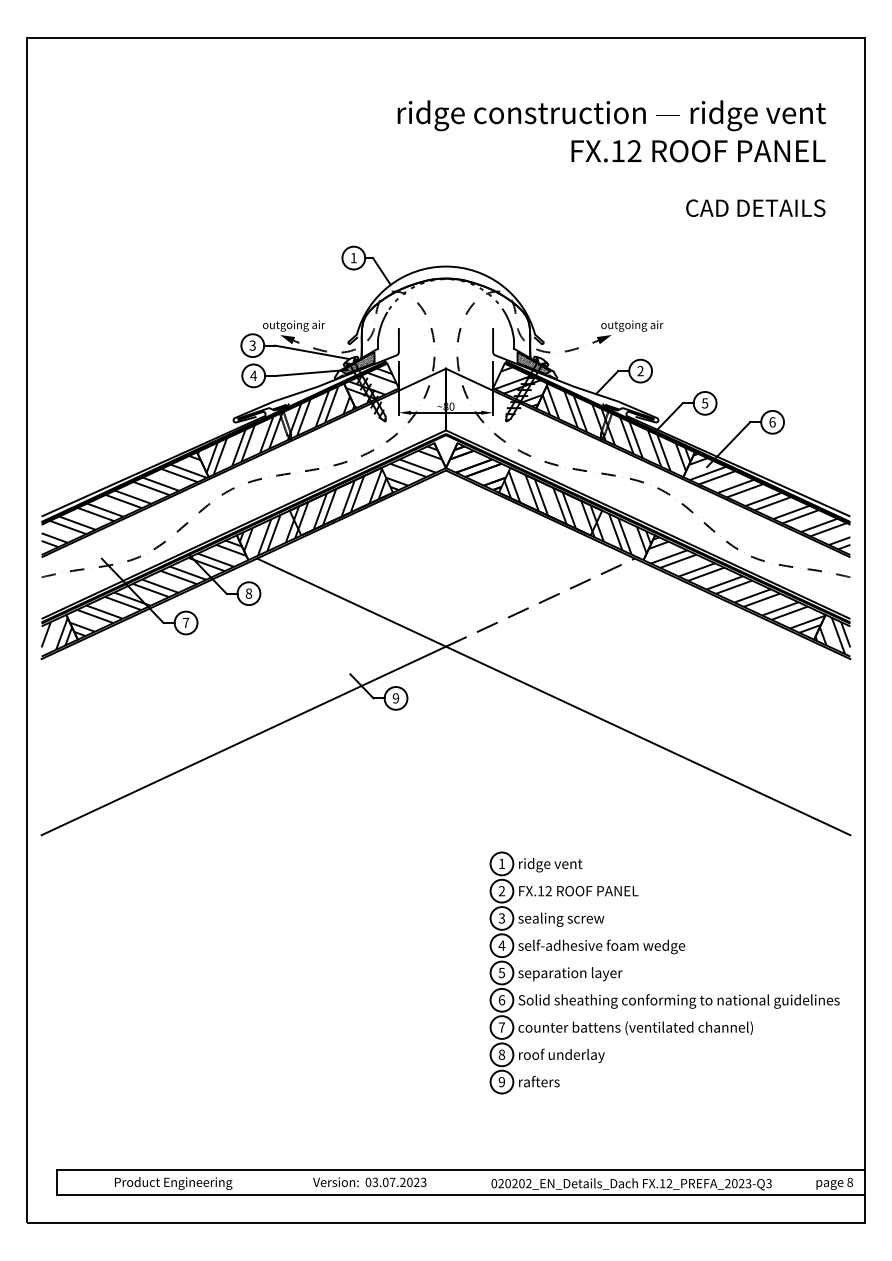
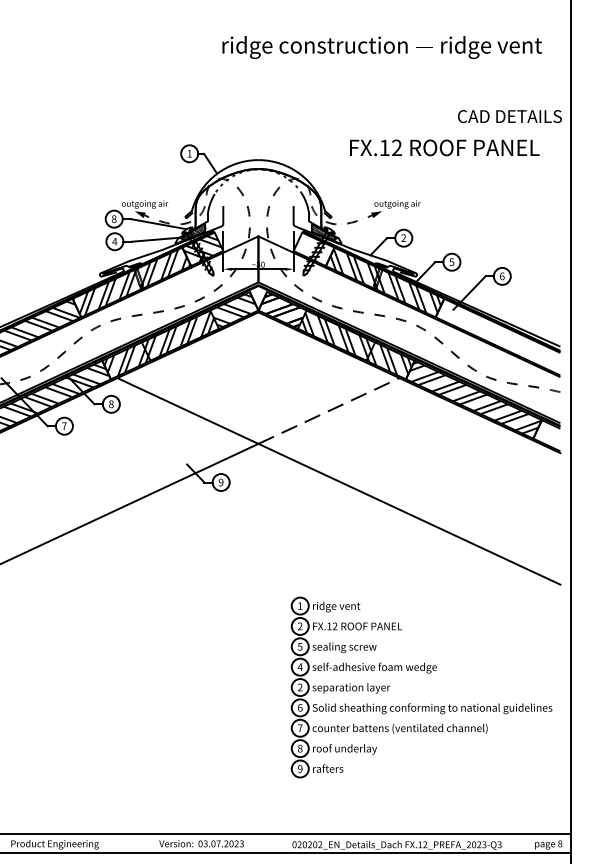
text: (698, 151) -> (444, 148), moved
text: (755, 207) -> (509, 116), moved
text: (252, 345) -> (114, 219), 3 -> 8
hatch: (518, 386) -> (312, 249), removed
hatch: (769, 501) -> (500, 335), removed
hatch: (832, 635) -> (547, 435), removed
text: (501, 917) -> (299, 646), 3 -> 5
text: (501, 972) -> (299, 687), 5 -> 2

